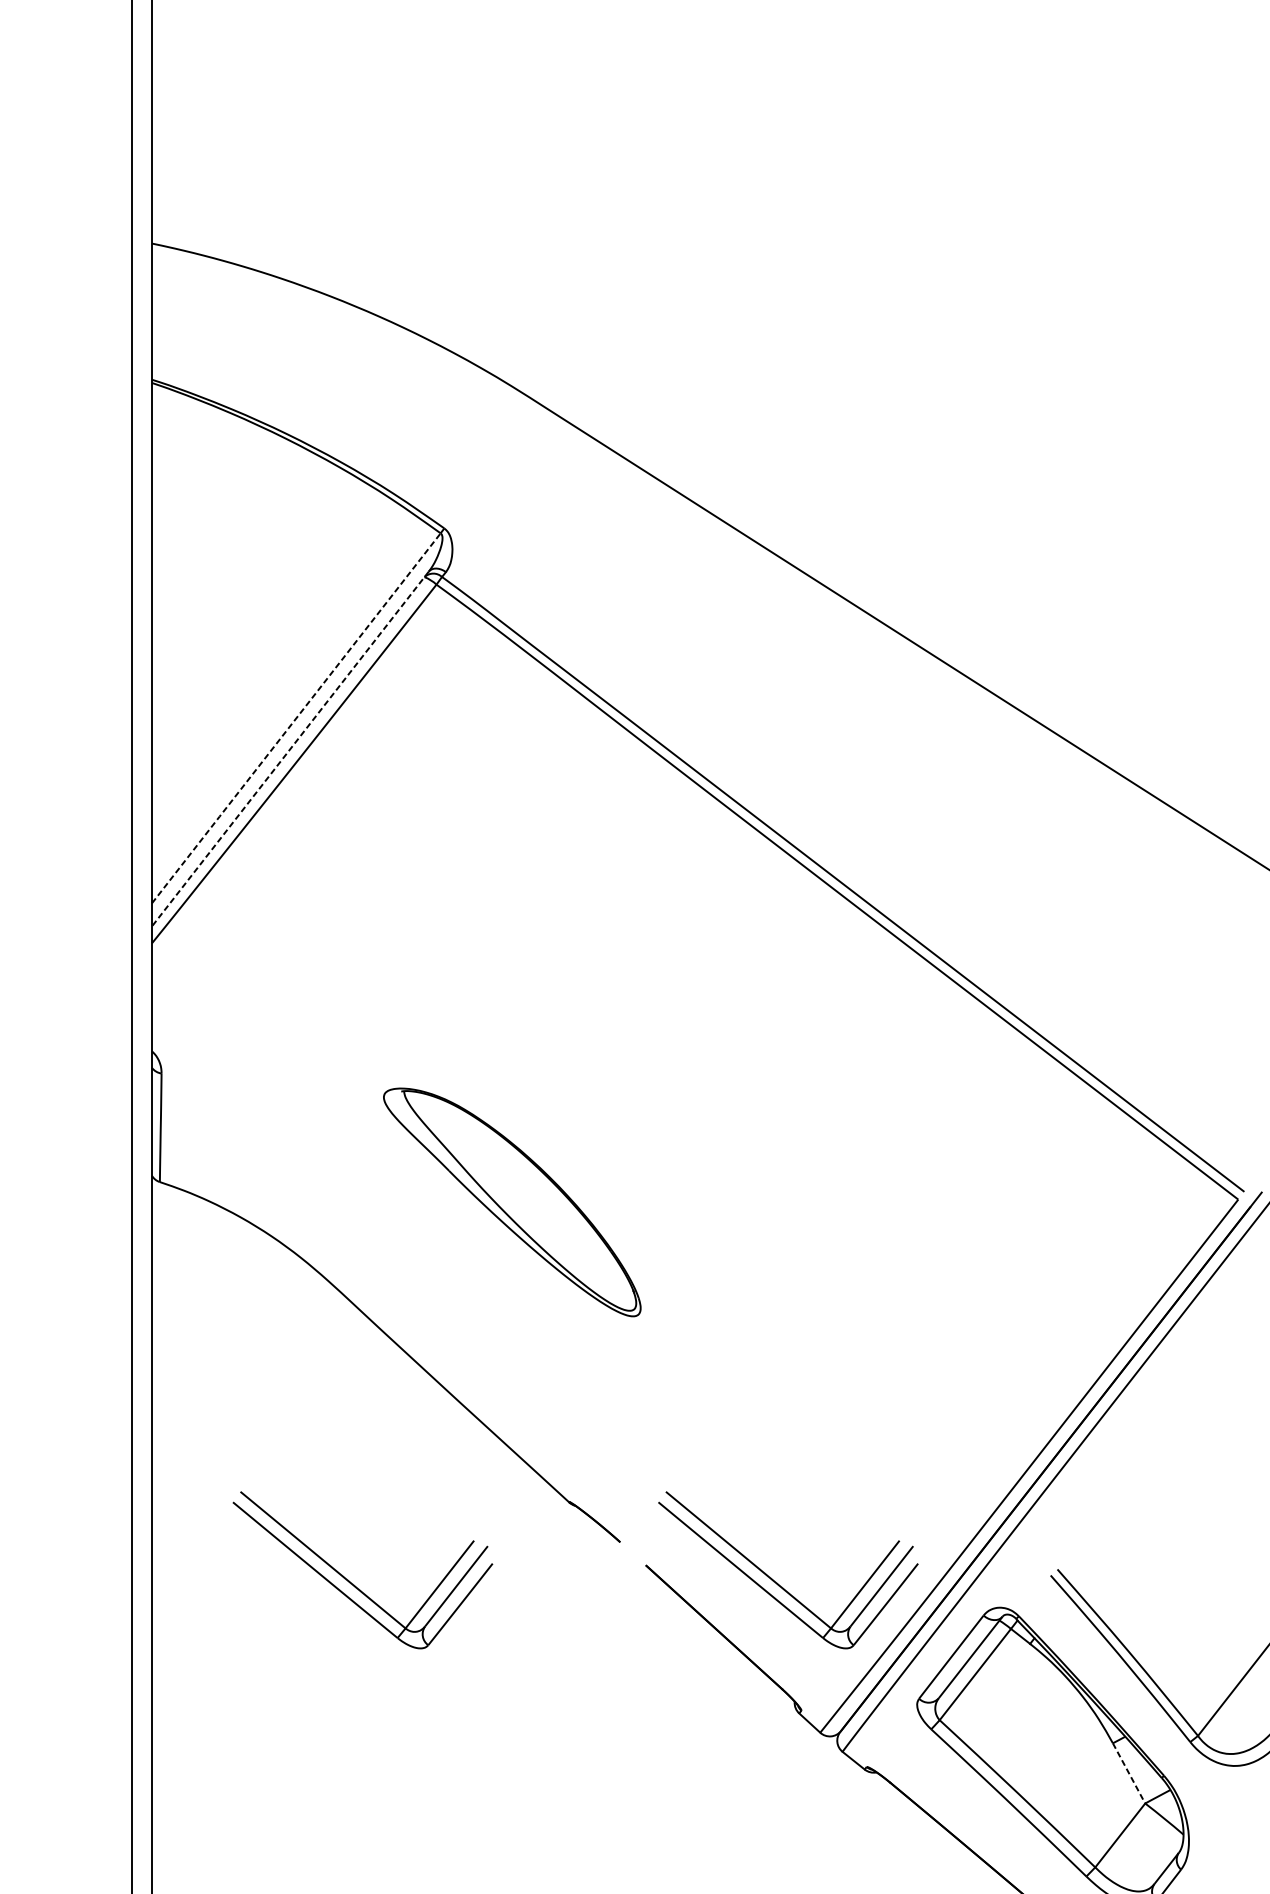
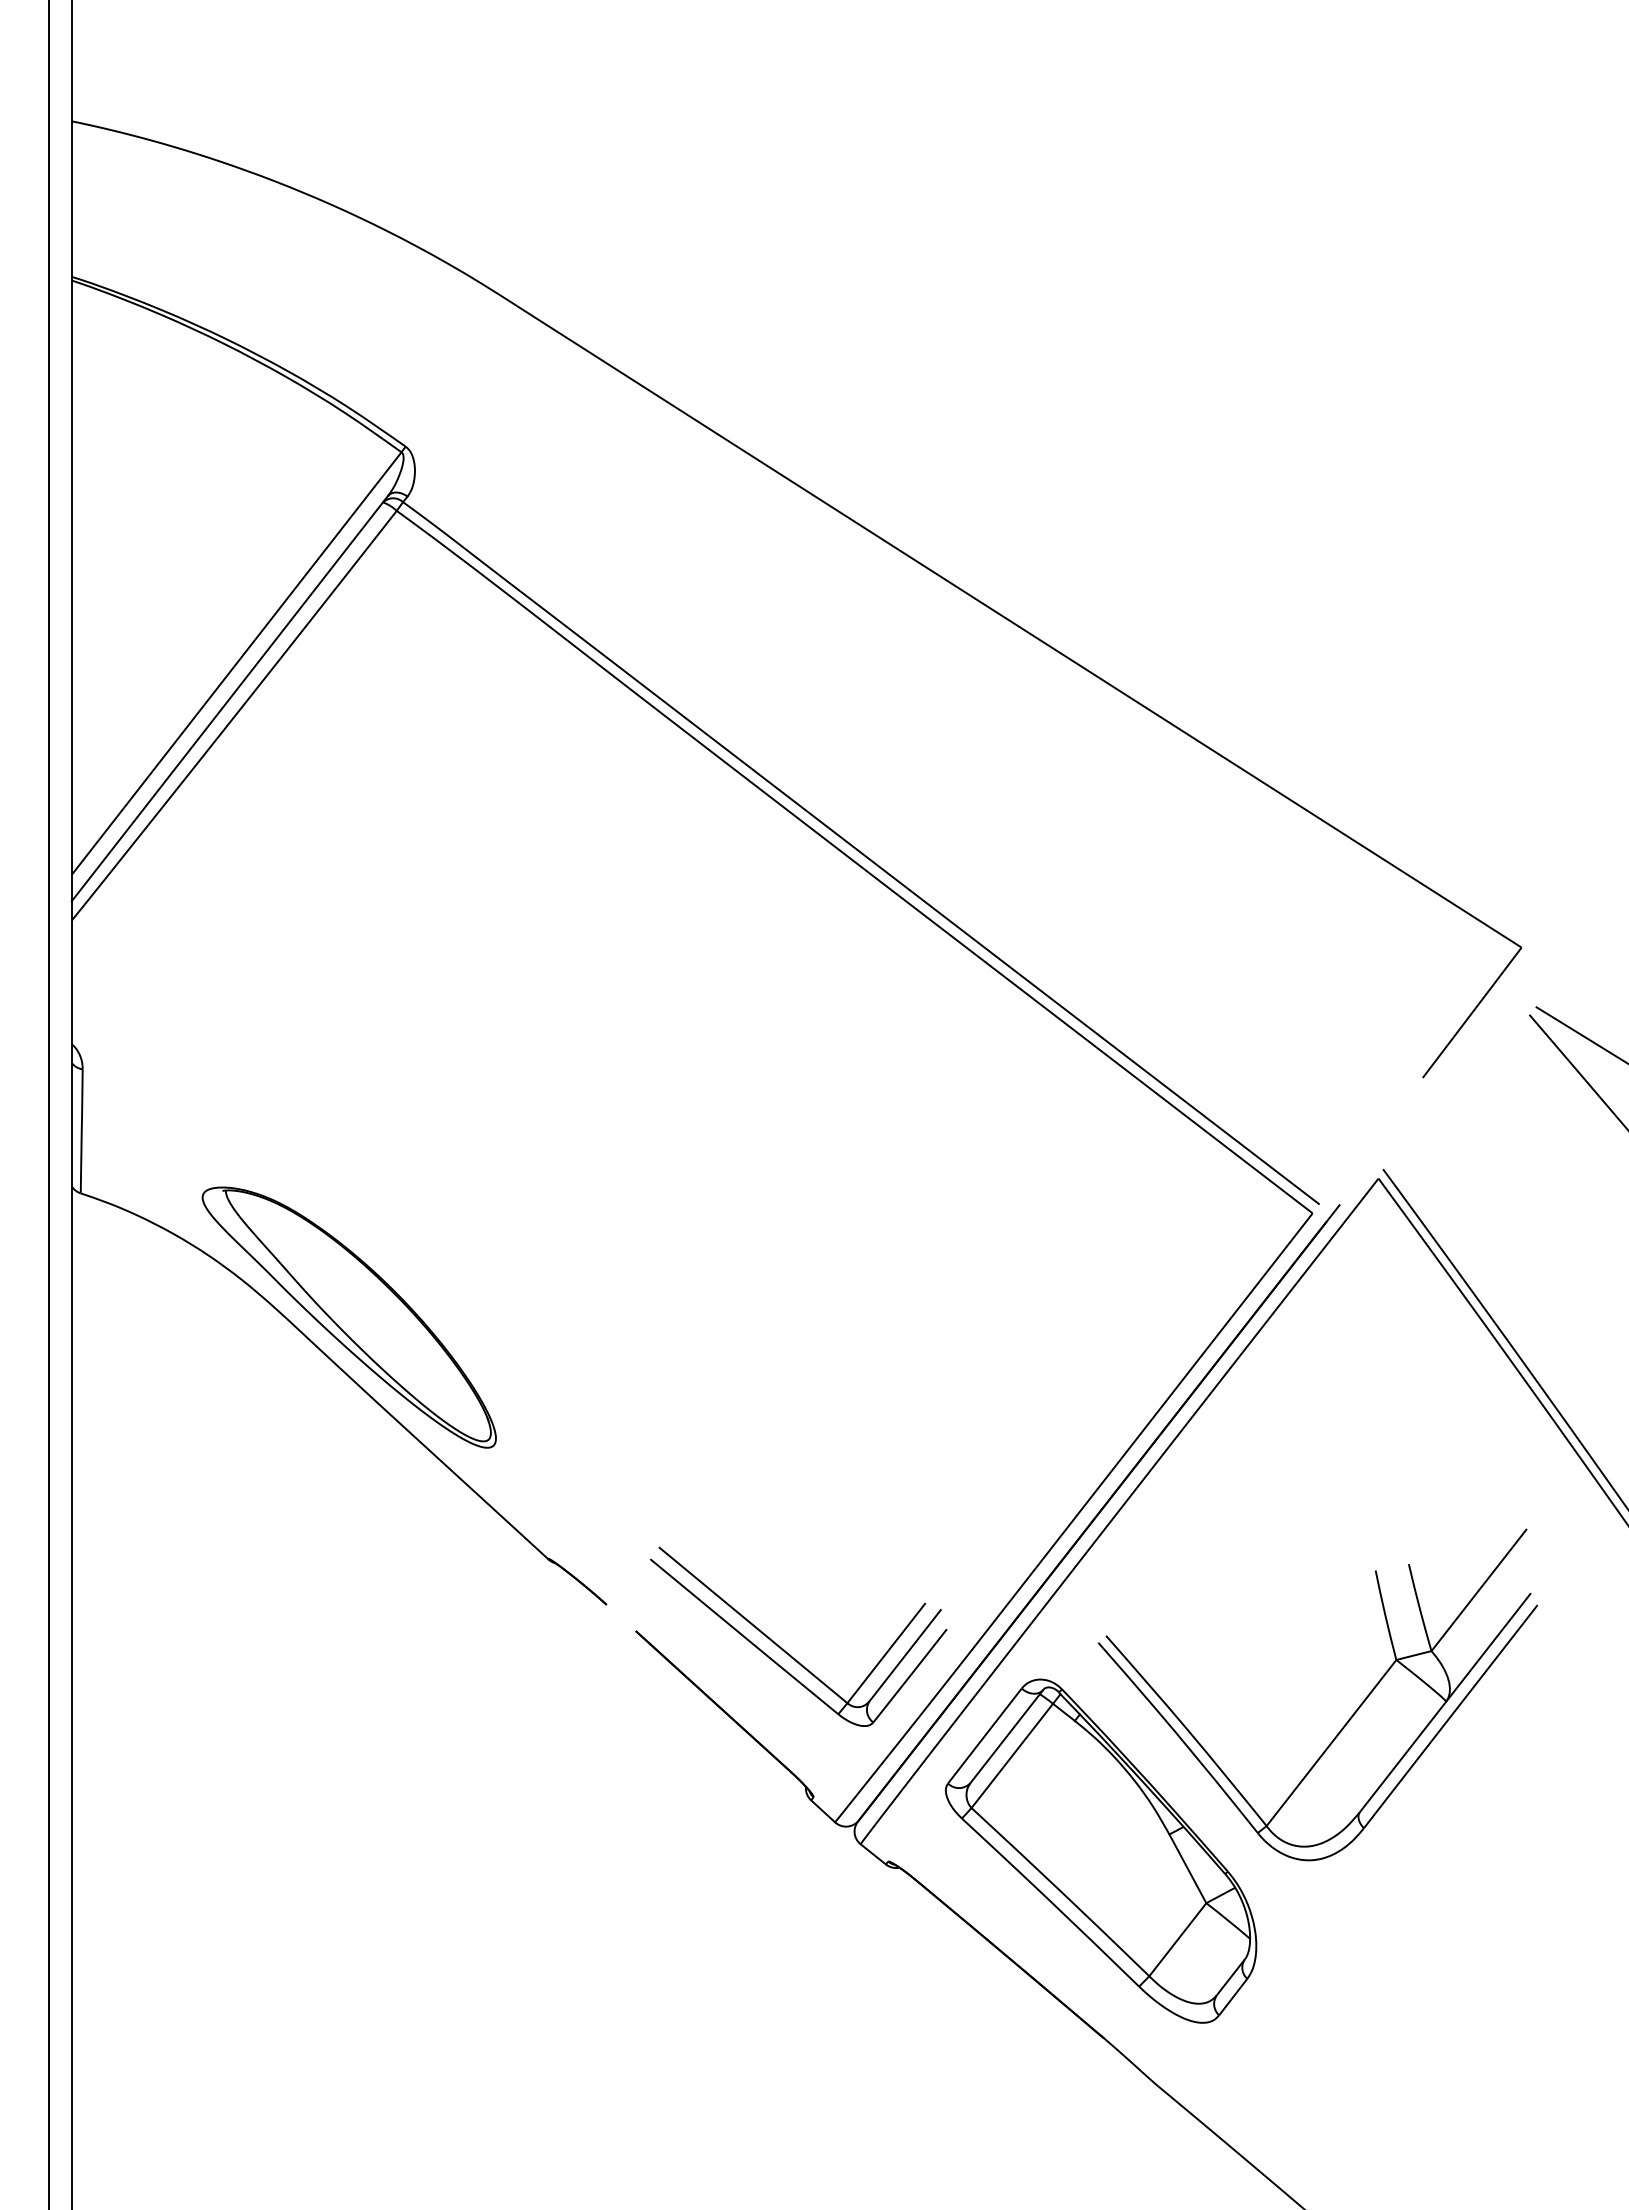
line: (296, 719) -> (236, 664), dashed -> solid
line: (290, 748) -> (229, 698), dashed -> solid
part: (511, 1202) -> (348, 1317), moved
part: (350, 1581) -> (298, 1649), removed
line: (1129, 1773) -> (1188, 1869), dashed -> solid

